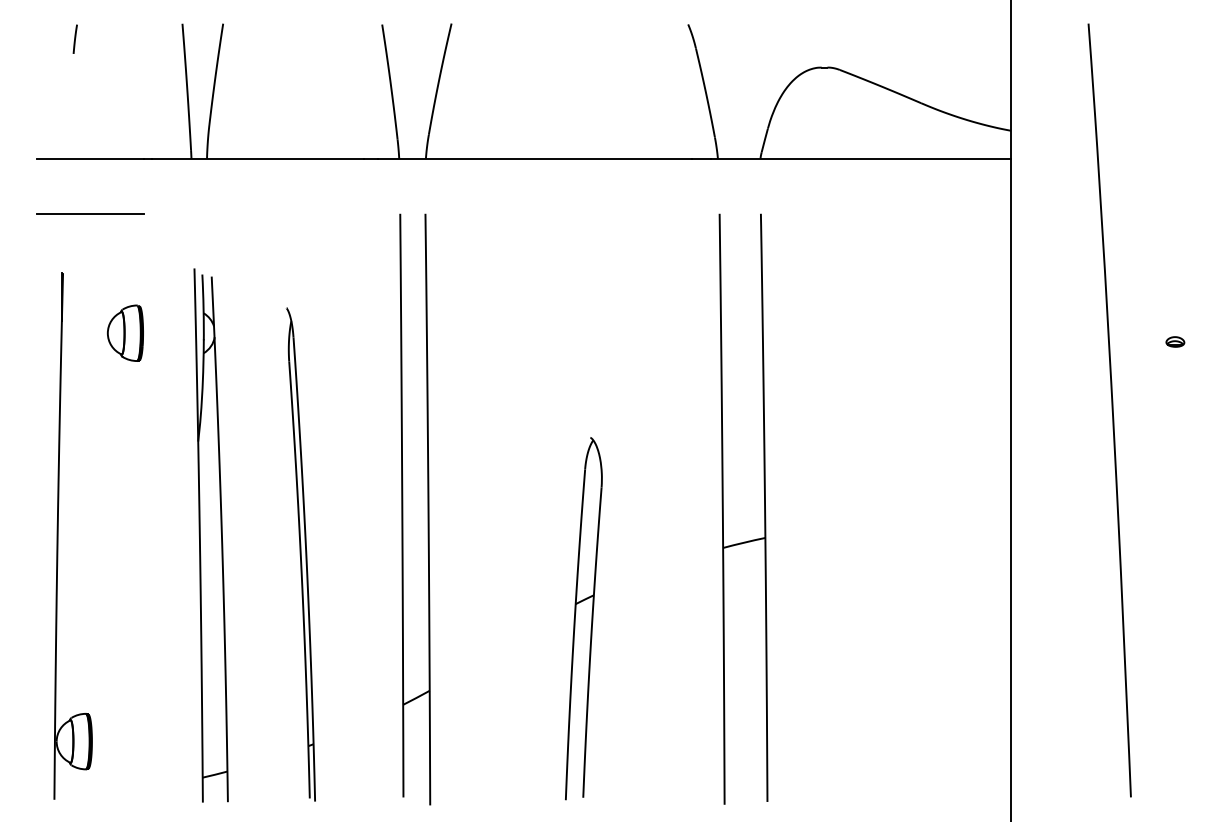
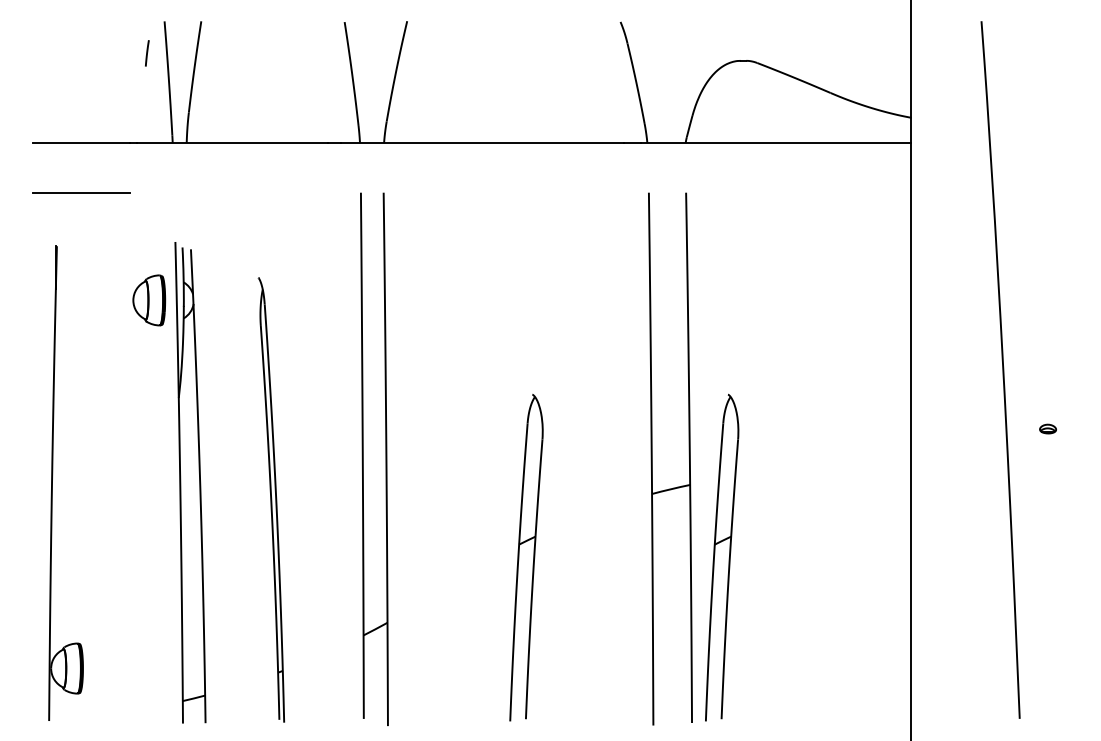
line: (74, 38) -> (146, 52), moved
part: (125, 332) -> (149, 299), moved
part: (1175, 341) -> (1048, 428), moved
part: (792, 618) -> (714, 557), added

